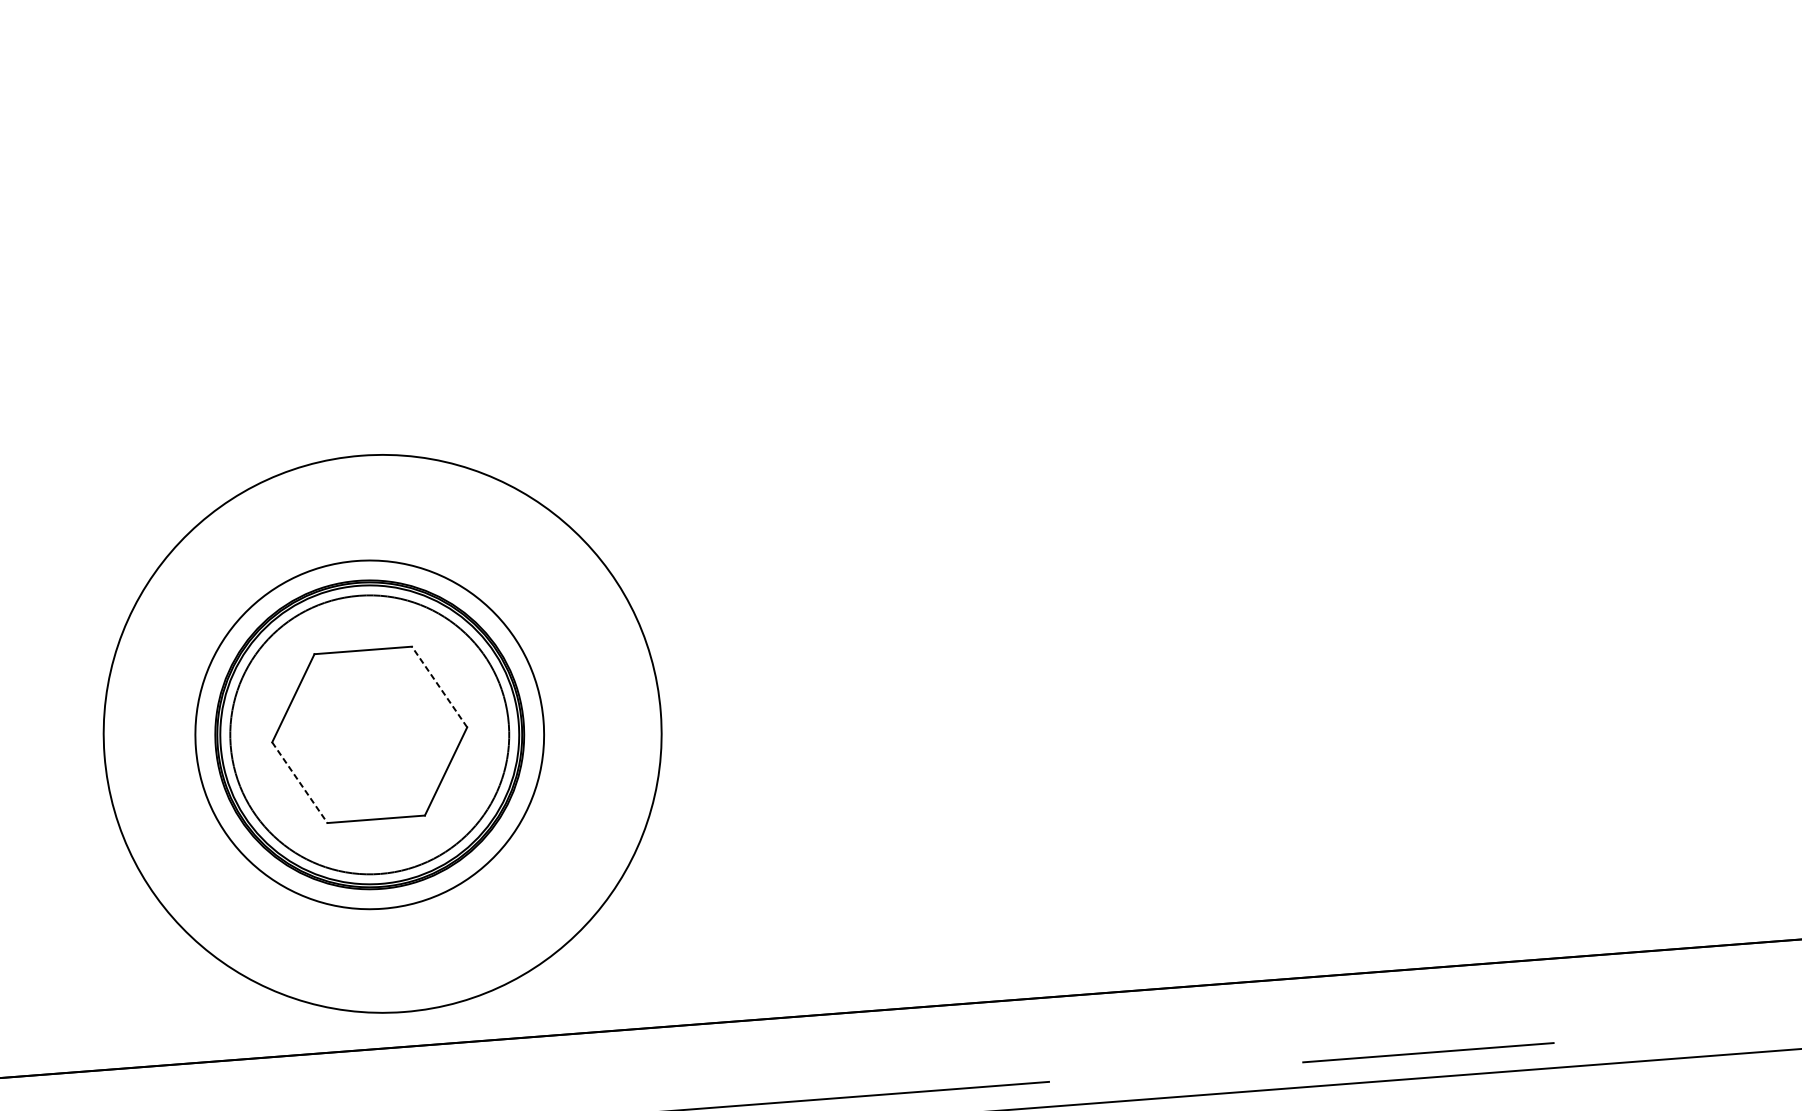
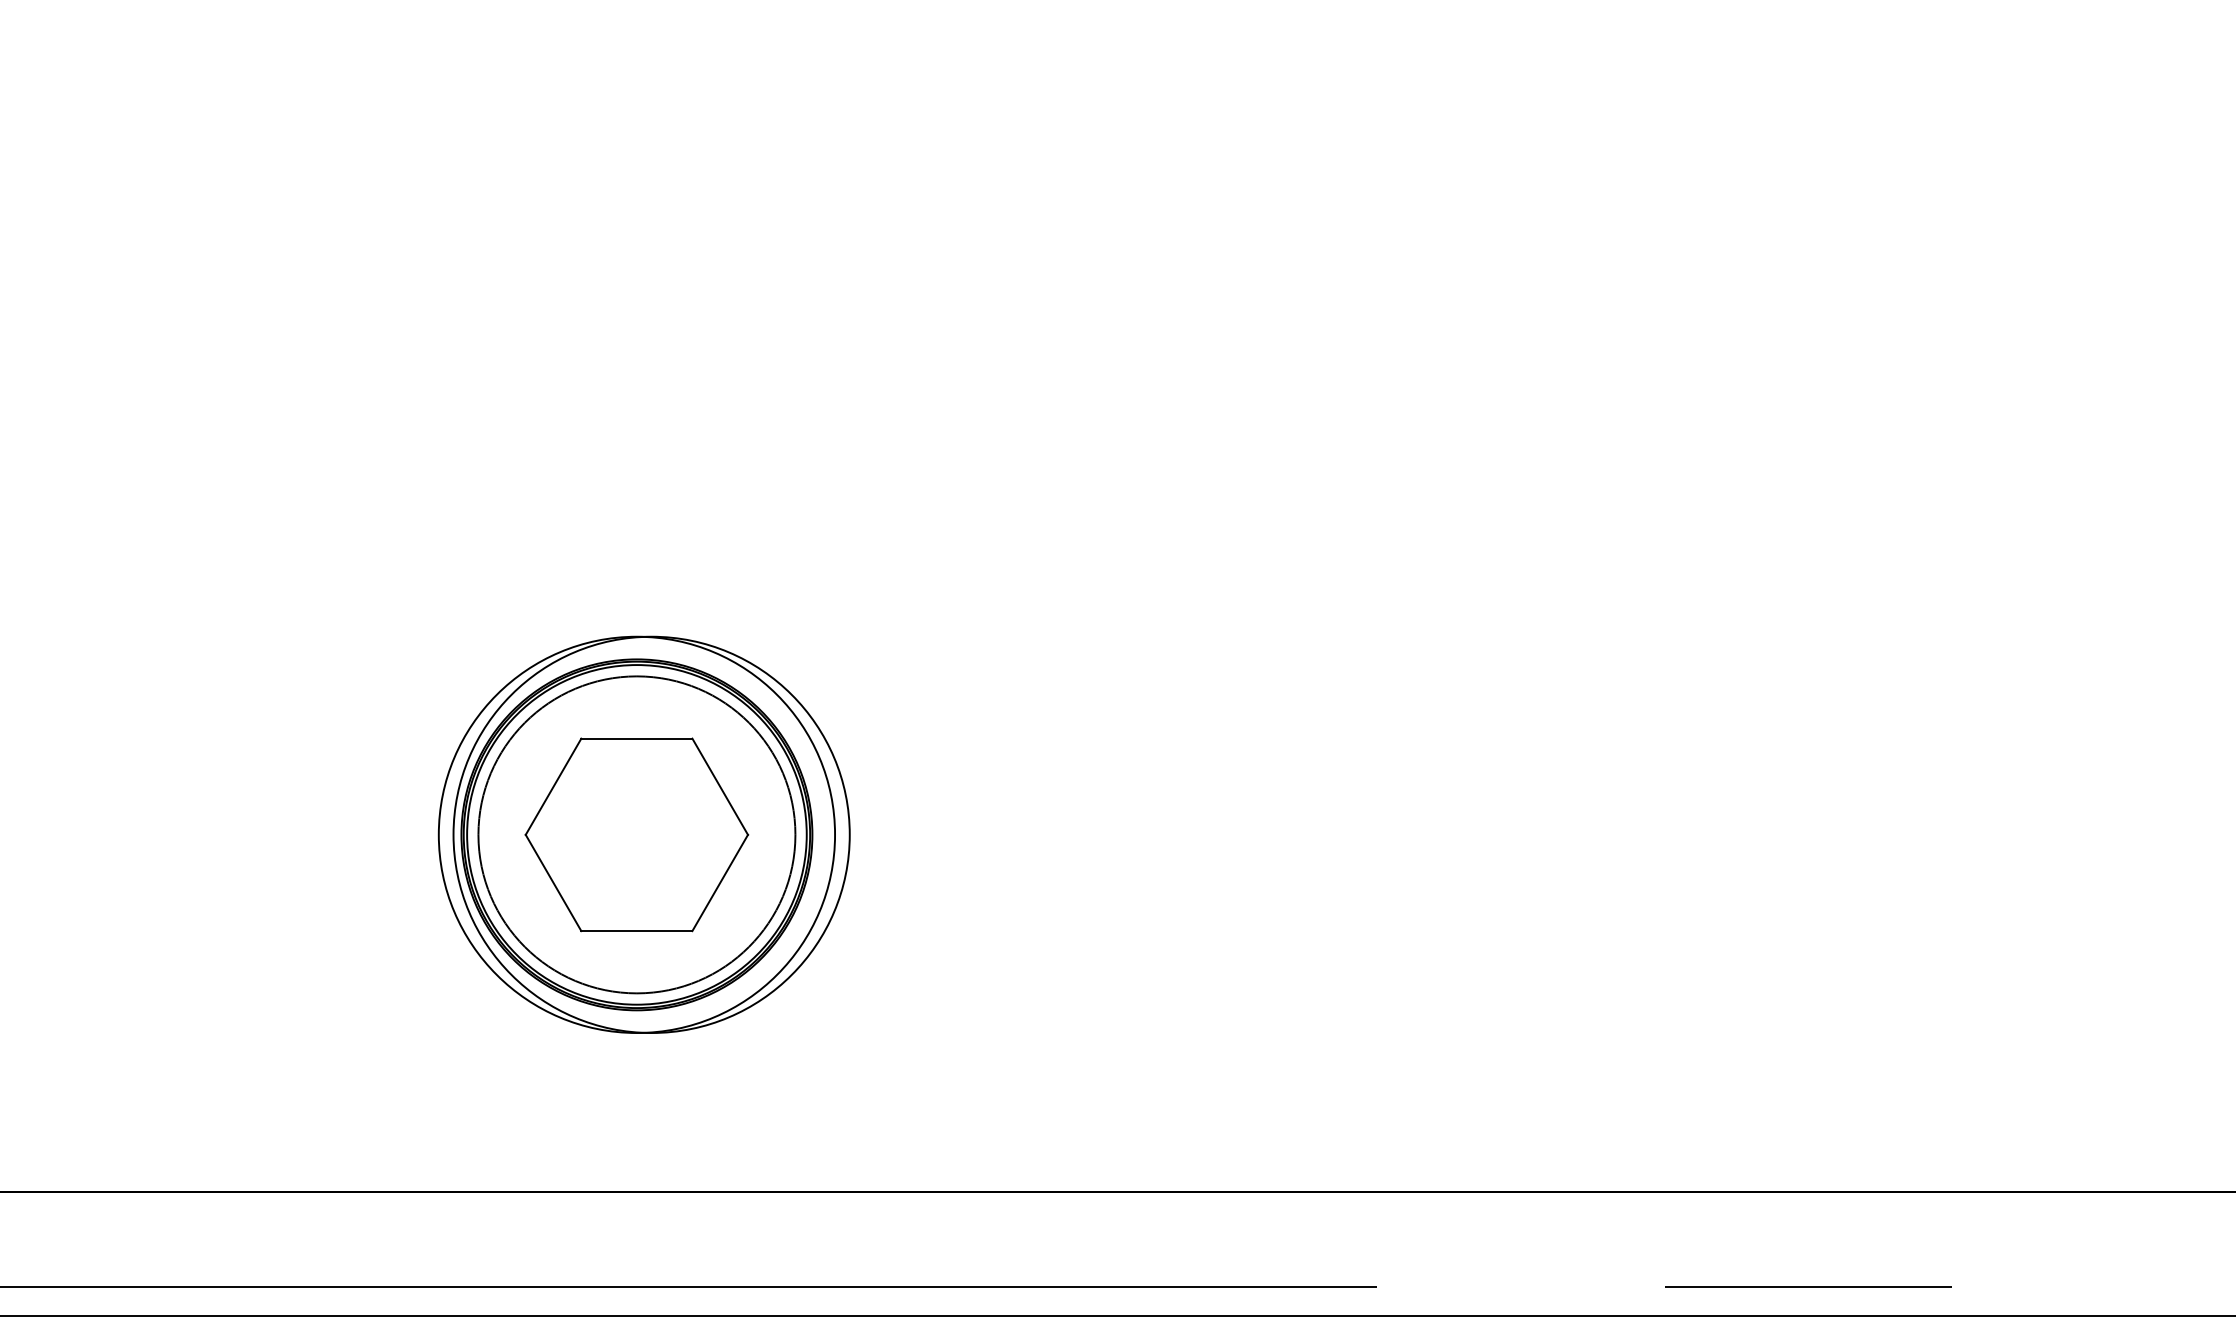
line: (439, 686) -> (720, 786), dashed -> solid
circle: (382, 733) -> (651, 834), size x0.62
line: (299, 782) -> (553, 882), dashed -> solid

